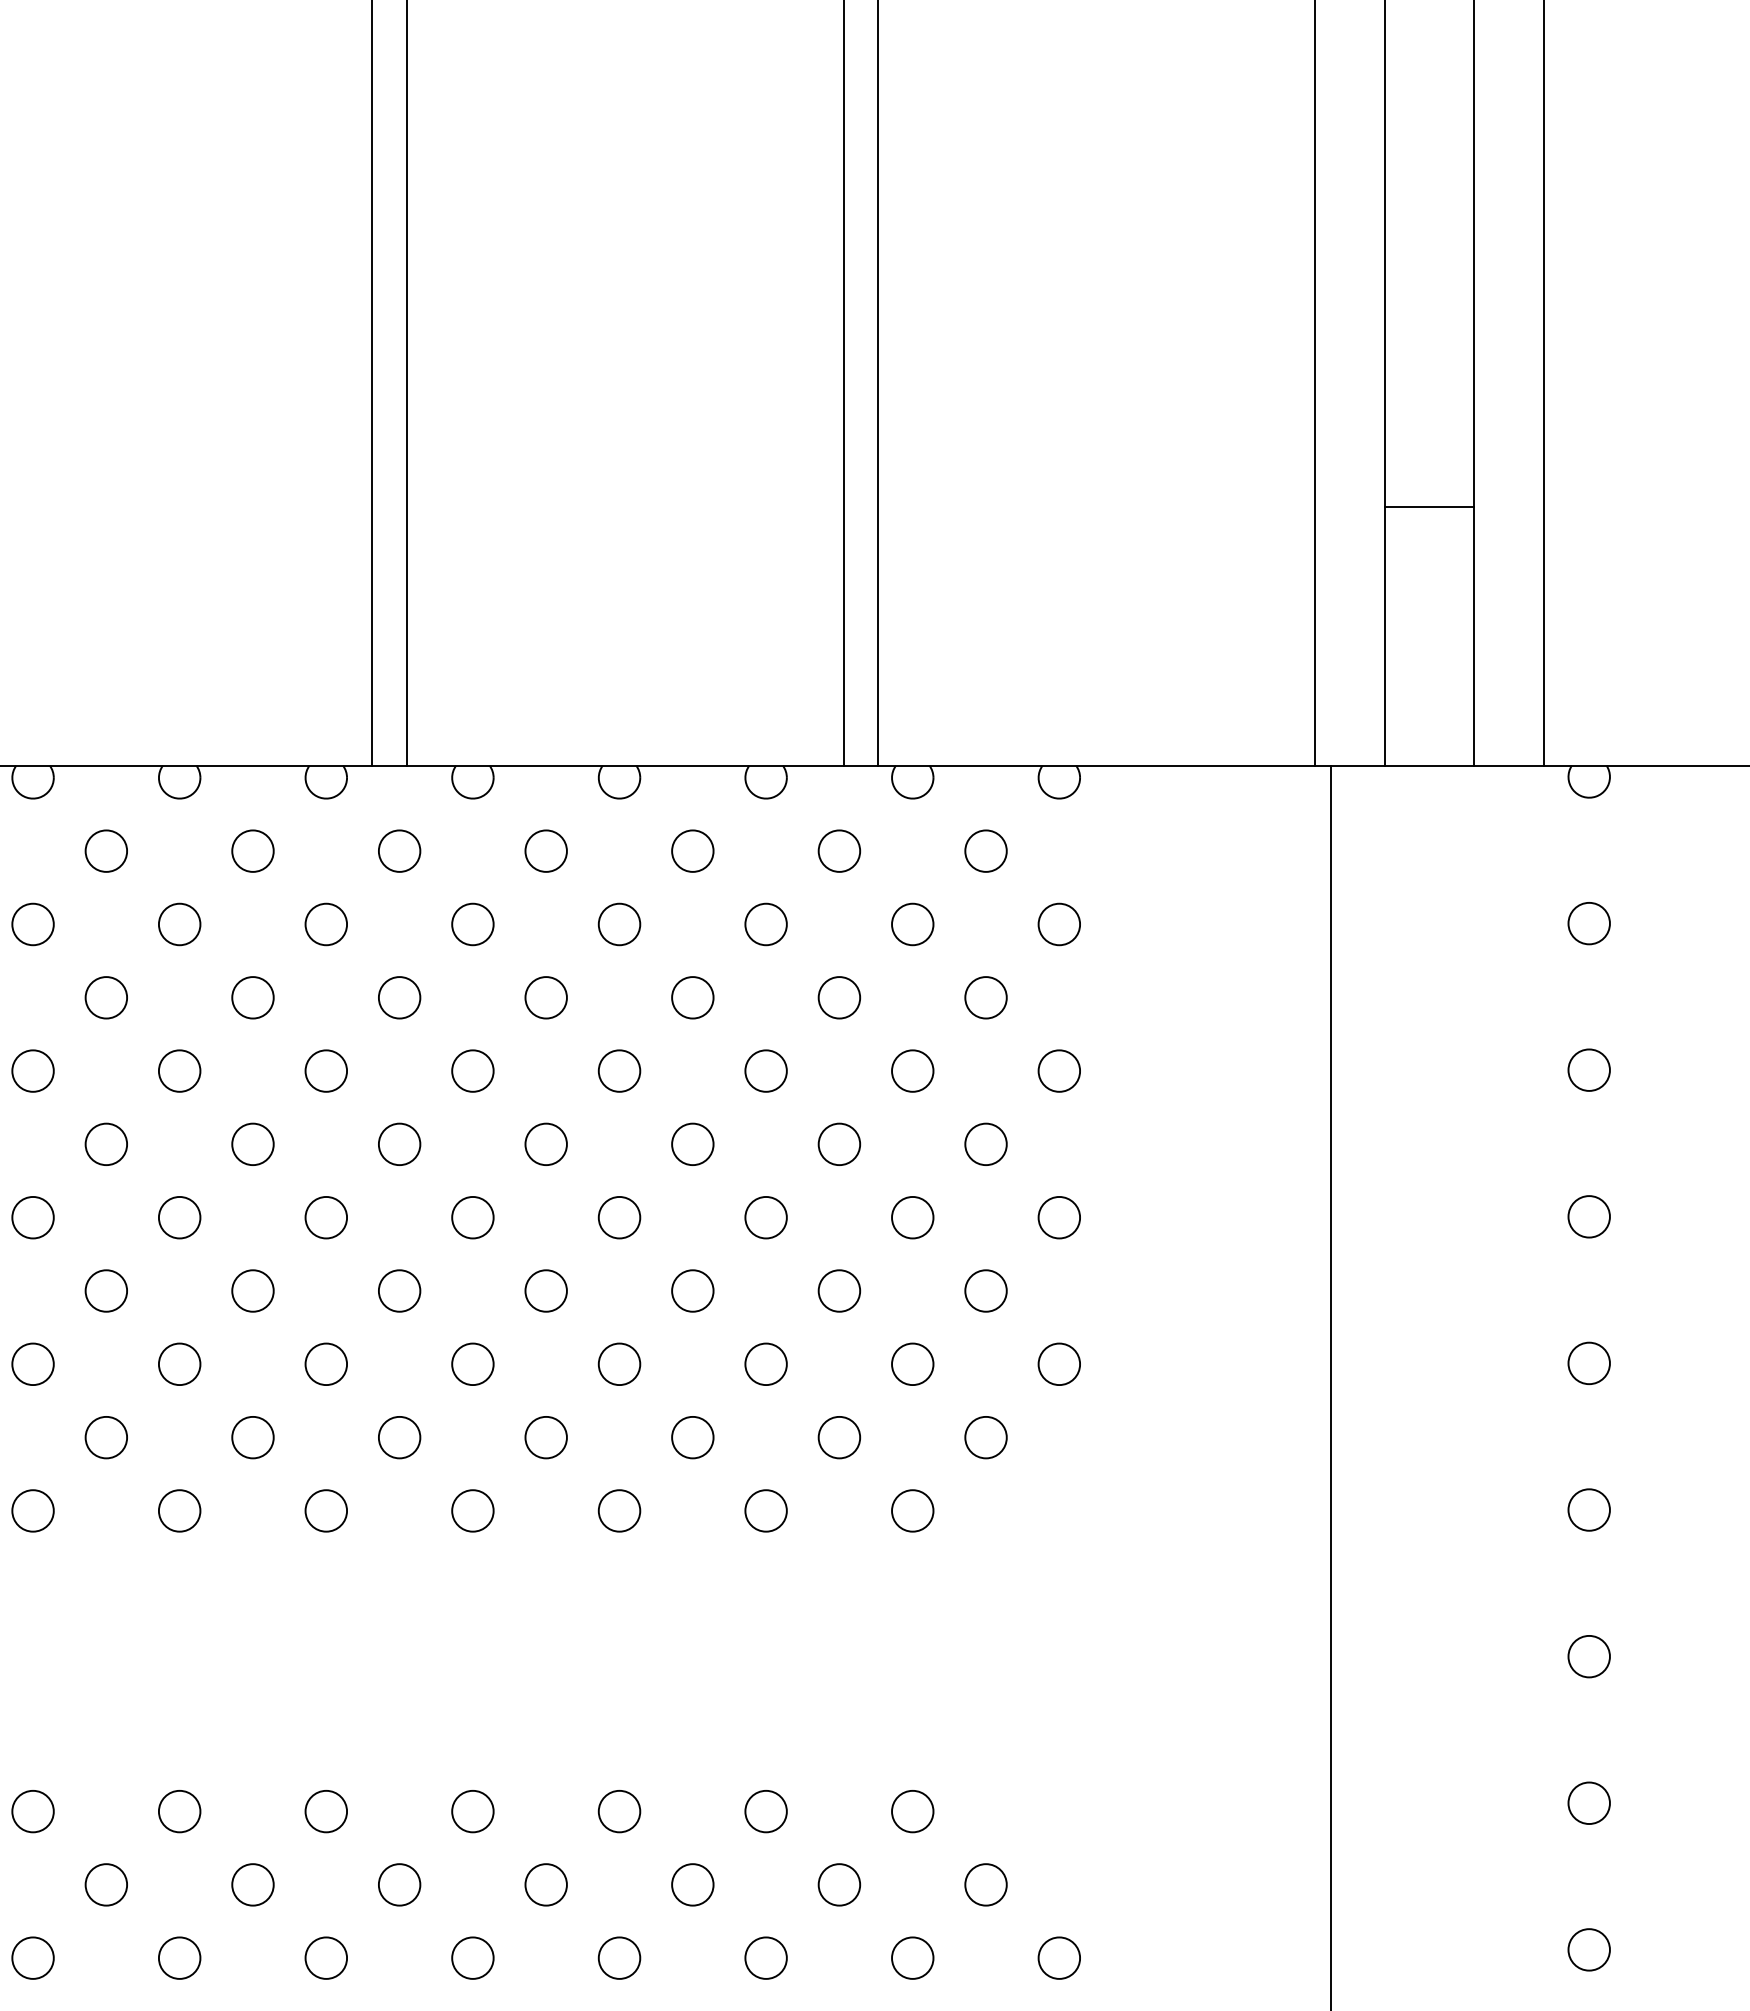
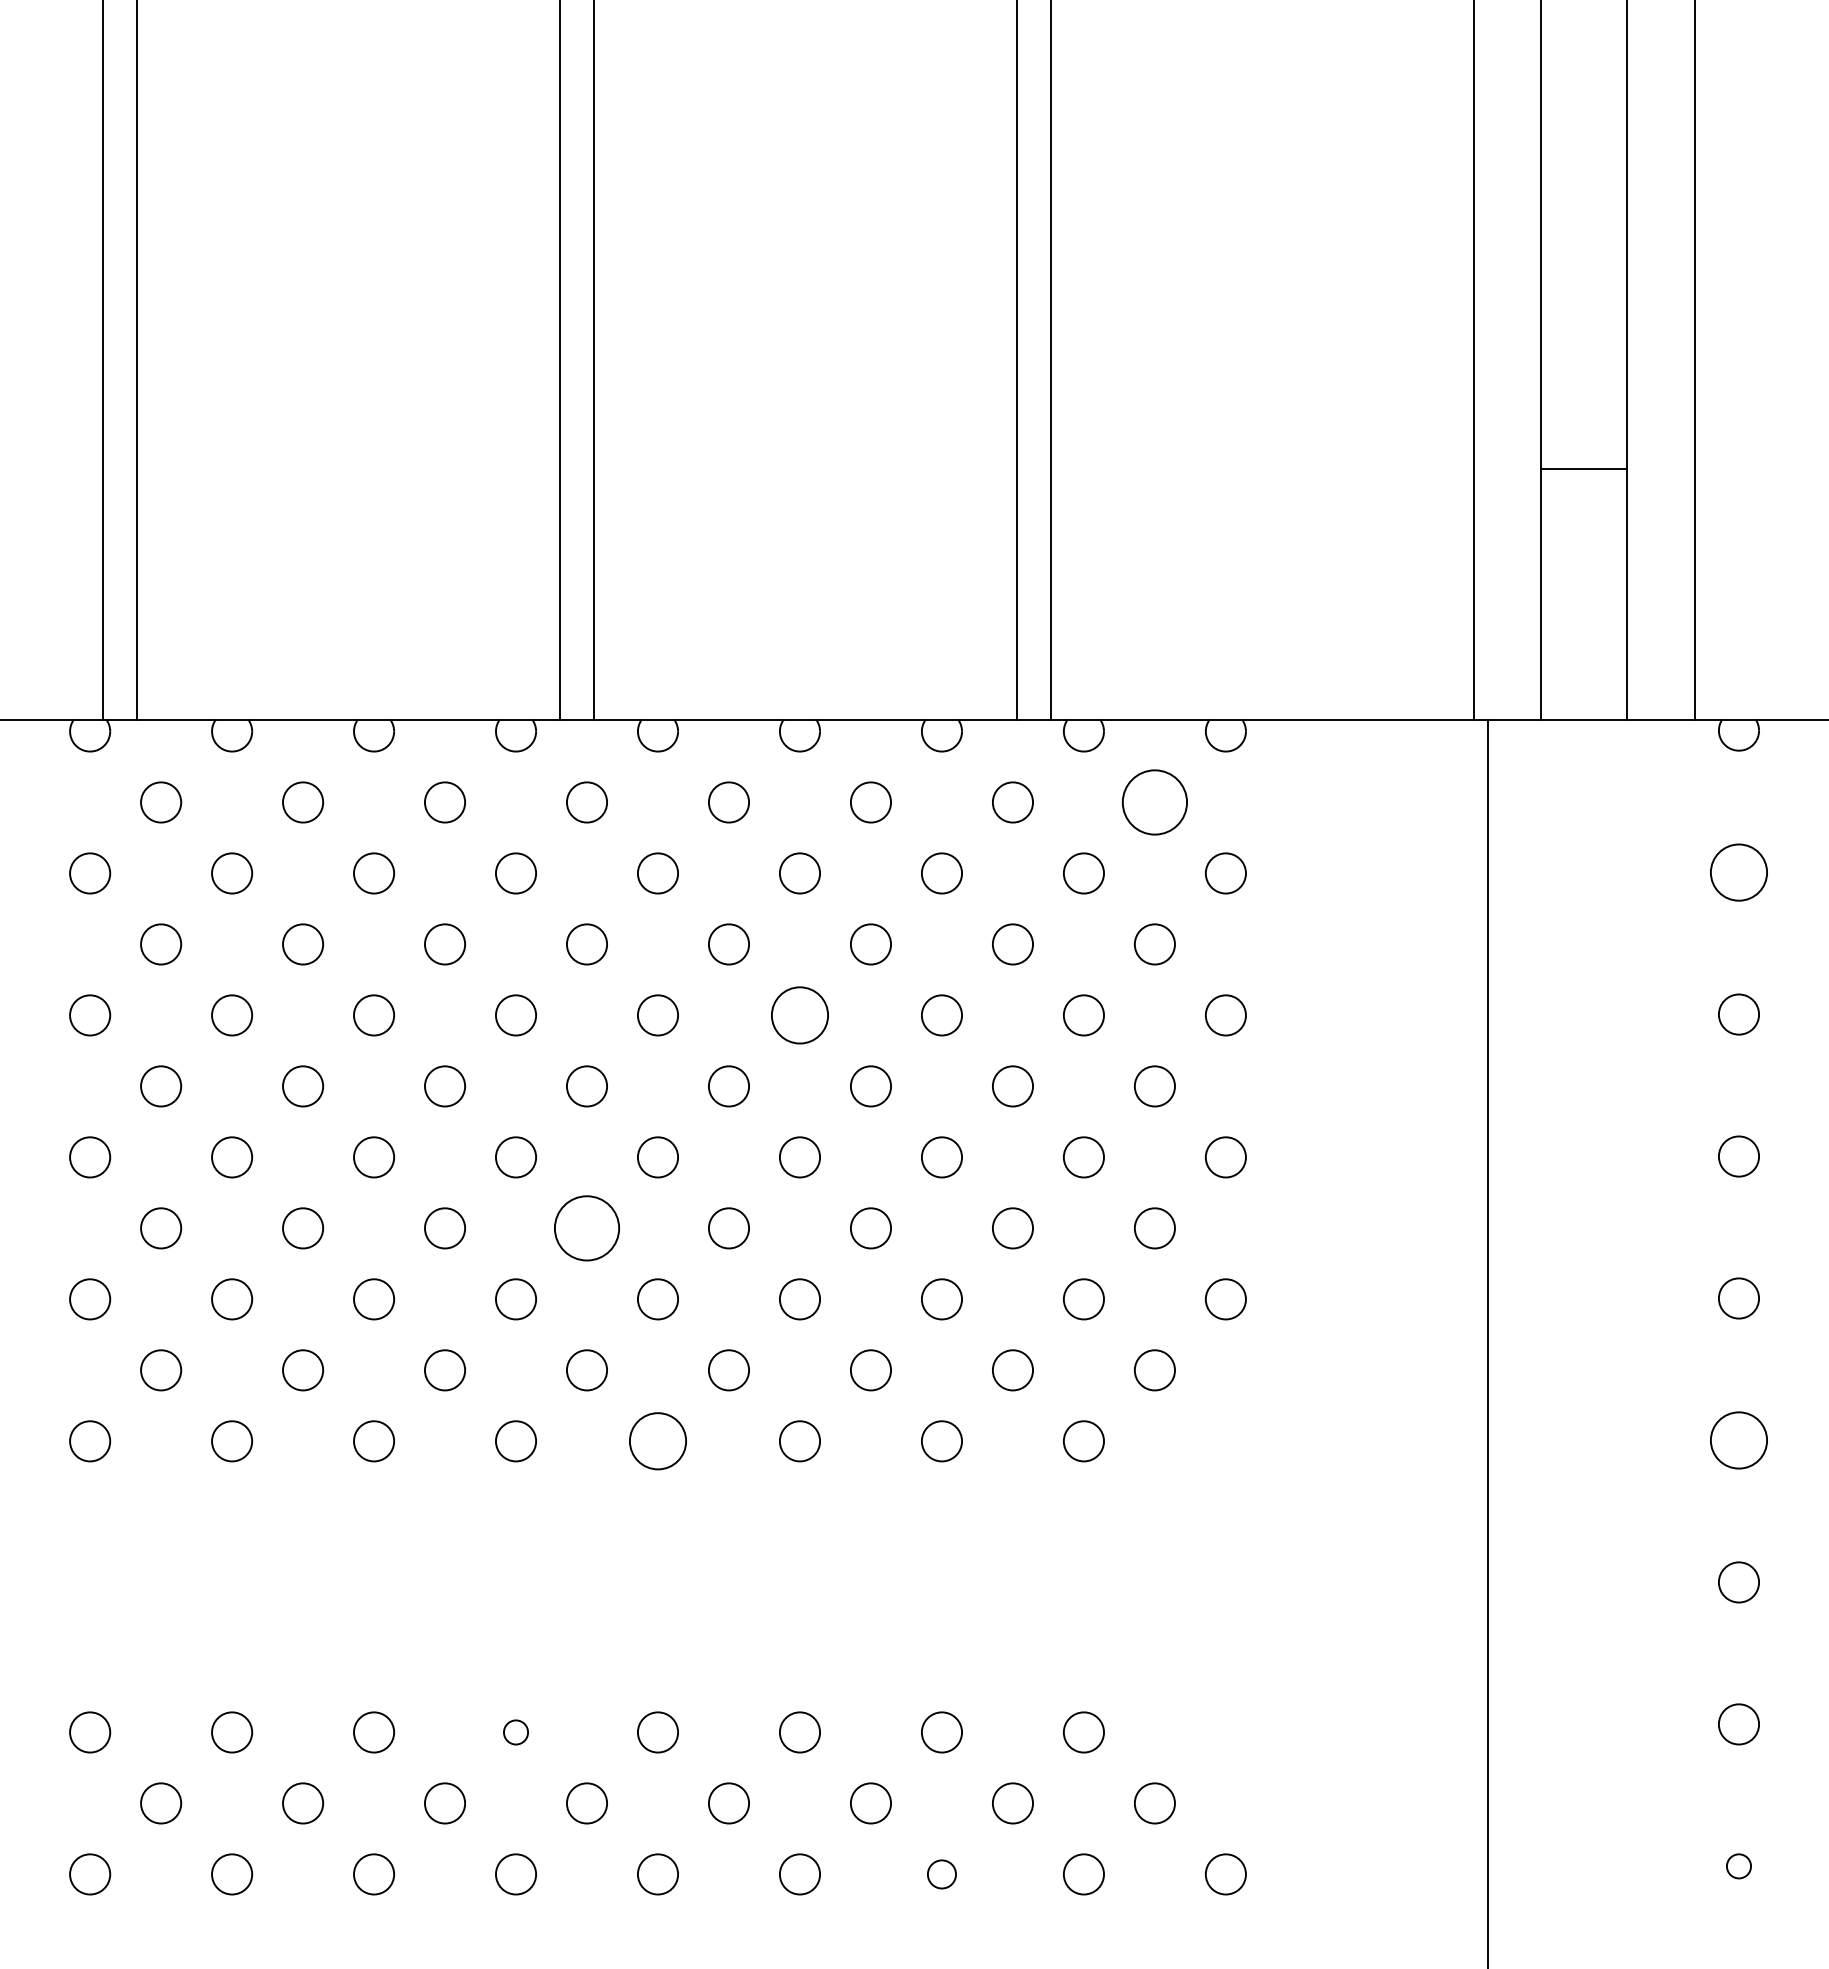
circle: (985, 851) -> (1154, 802), size x1.6
circle: (1588, 923) -> (1738, 872), size x1.4
circle: (619, 1071) -> (799, 1015), size x1.4
circle: (399, 1291) -> (586, 1228), size x1.6
circle: (1588, 1510) -> (1738, 1440), size x1.4
circle: (472, 1511) -> (657, 1441), size x1.4
circle: (325, 1811) -> (515, 1732), size x0.6
circle: (1588, 1949) -> (1738, 1866), size x0.6
circle: (765, 1958) -> (941, 1874), size x0.7

